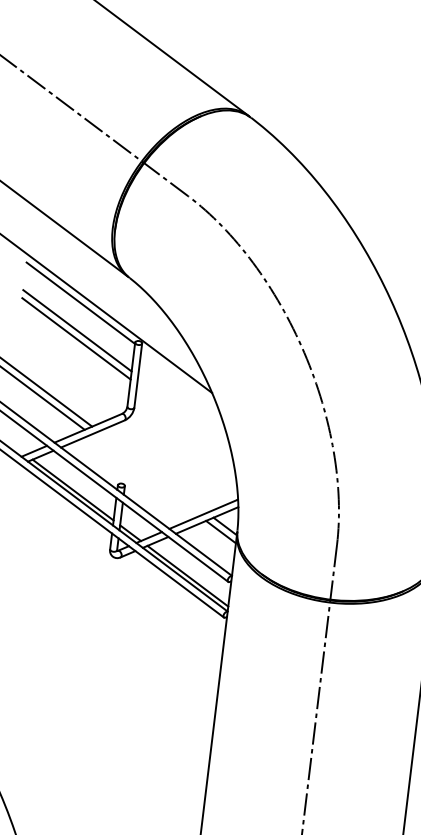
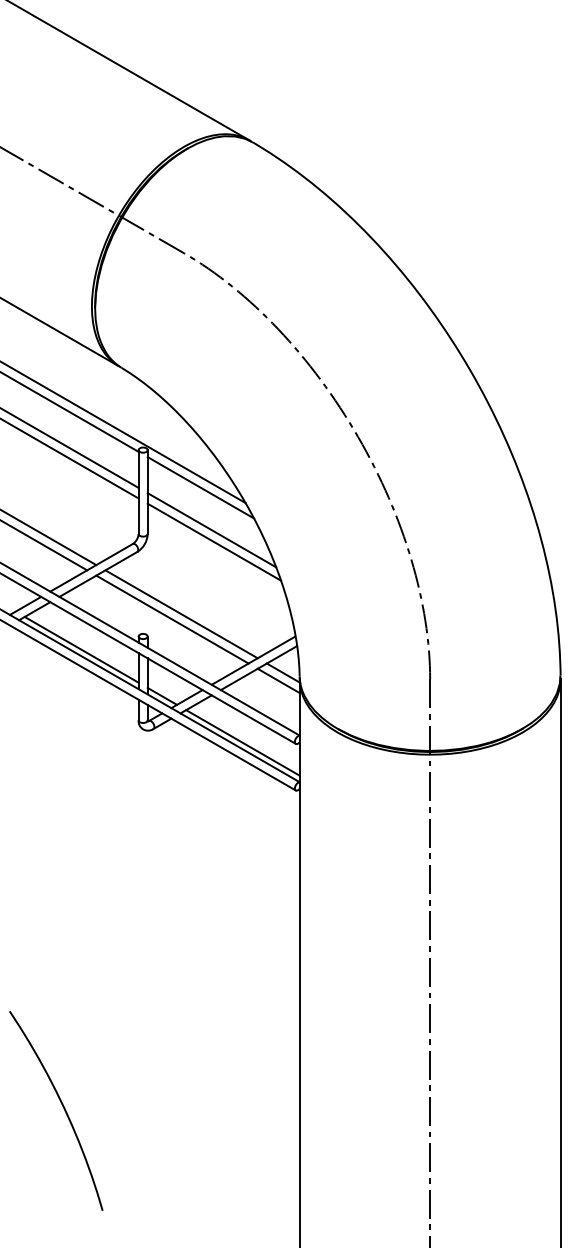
line: (179, 376) -> (200, 487), added
line: (183, 410) -> (211, 530), added
line: (184, 419) -> (214, 541), added
line: (152, 472) -> (181, 614), added
line: (145, 475) -> (172, 619), added

